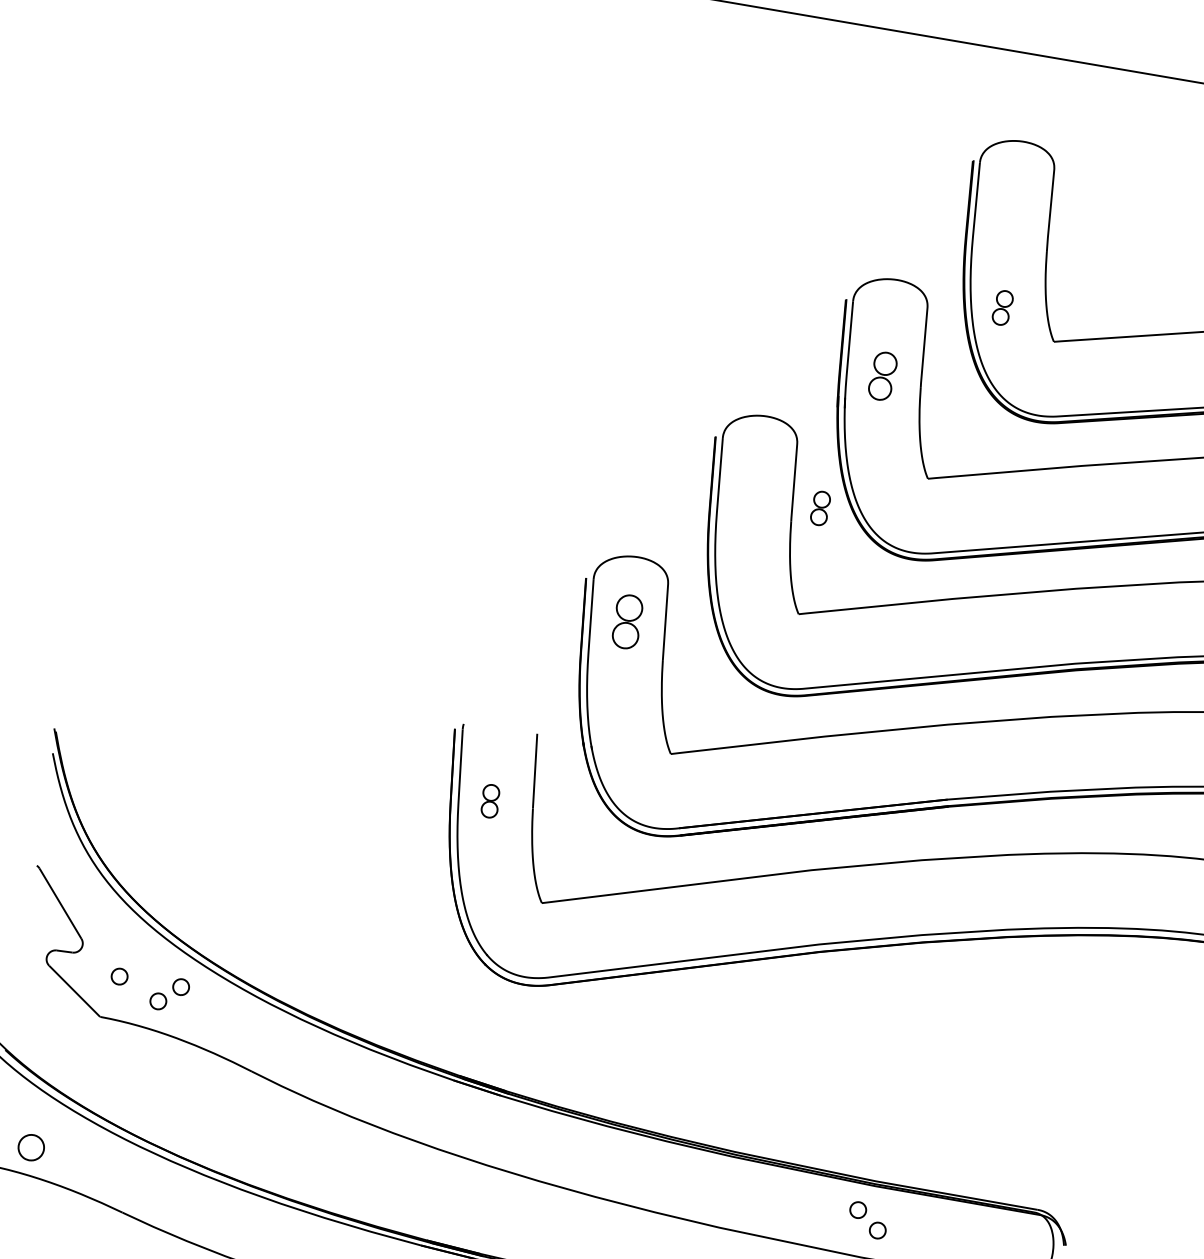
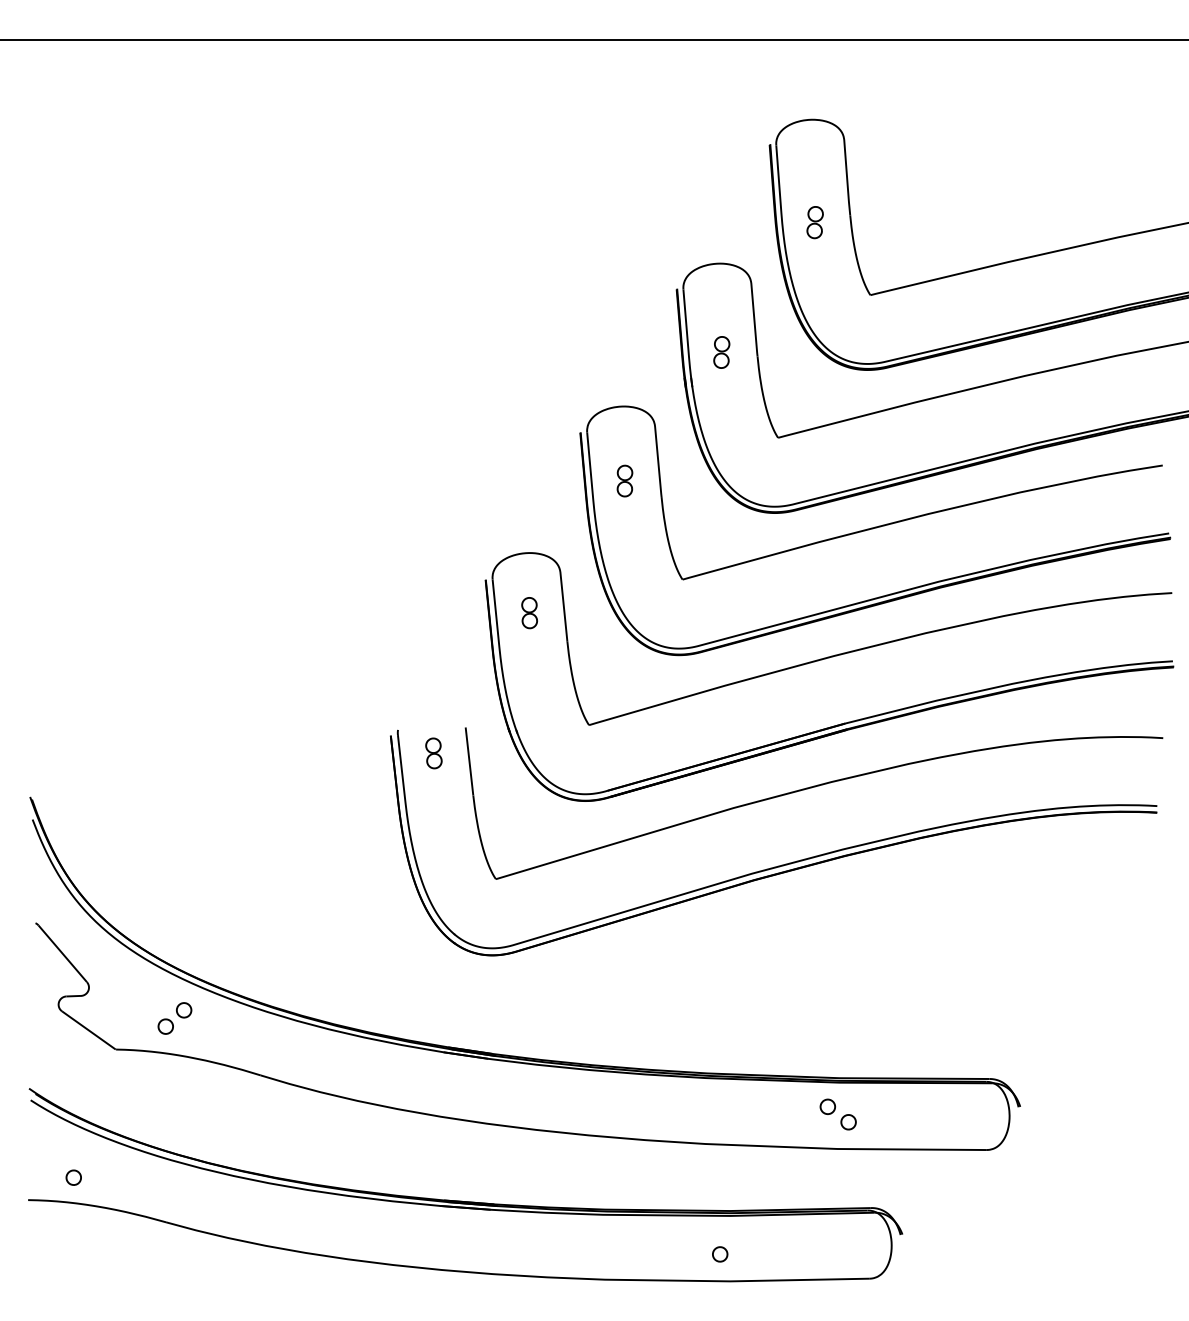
part: (1002, 307) -> (814, 222), moved
part: (882, 376) -> (721, 352), size x0.71
part: (820, 507) -> (624, 480), moved
part: (627, 622) -> (529, 613), size x0.62
part: (489, 801) -> (433, 753), moved
part: (120, 976) -> (127, 1010), removed
part: (30, 1147) -> (73, 1177), size x0.62

